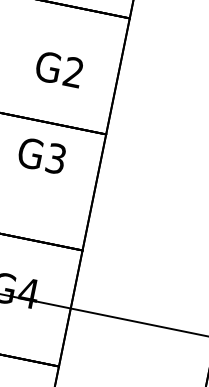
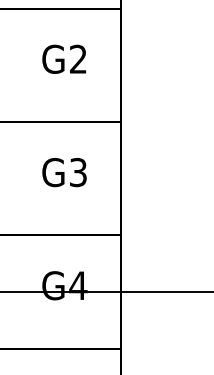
text: (58, 68) -> (63, 58), moved
text: (41, 155) -> (64, 172), moved

